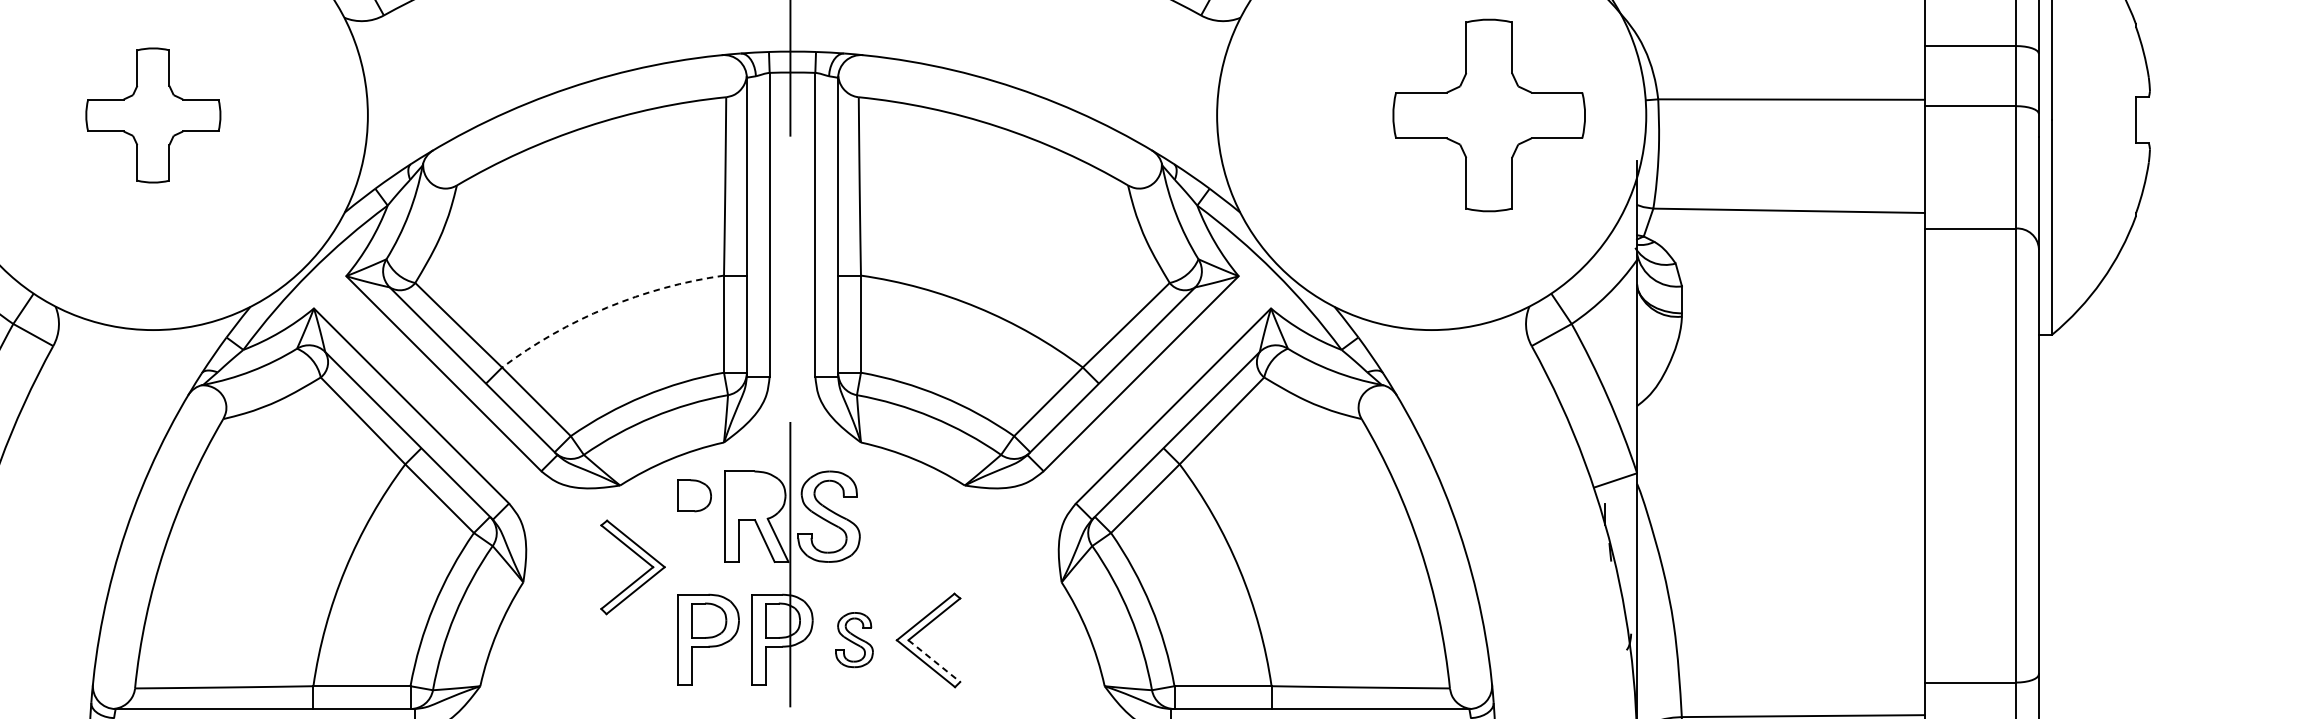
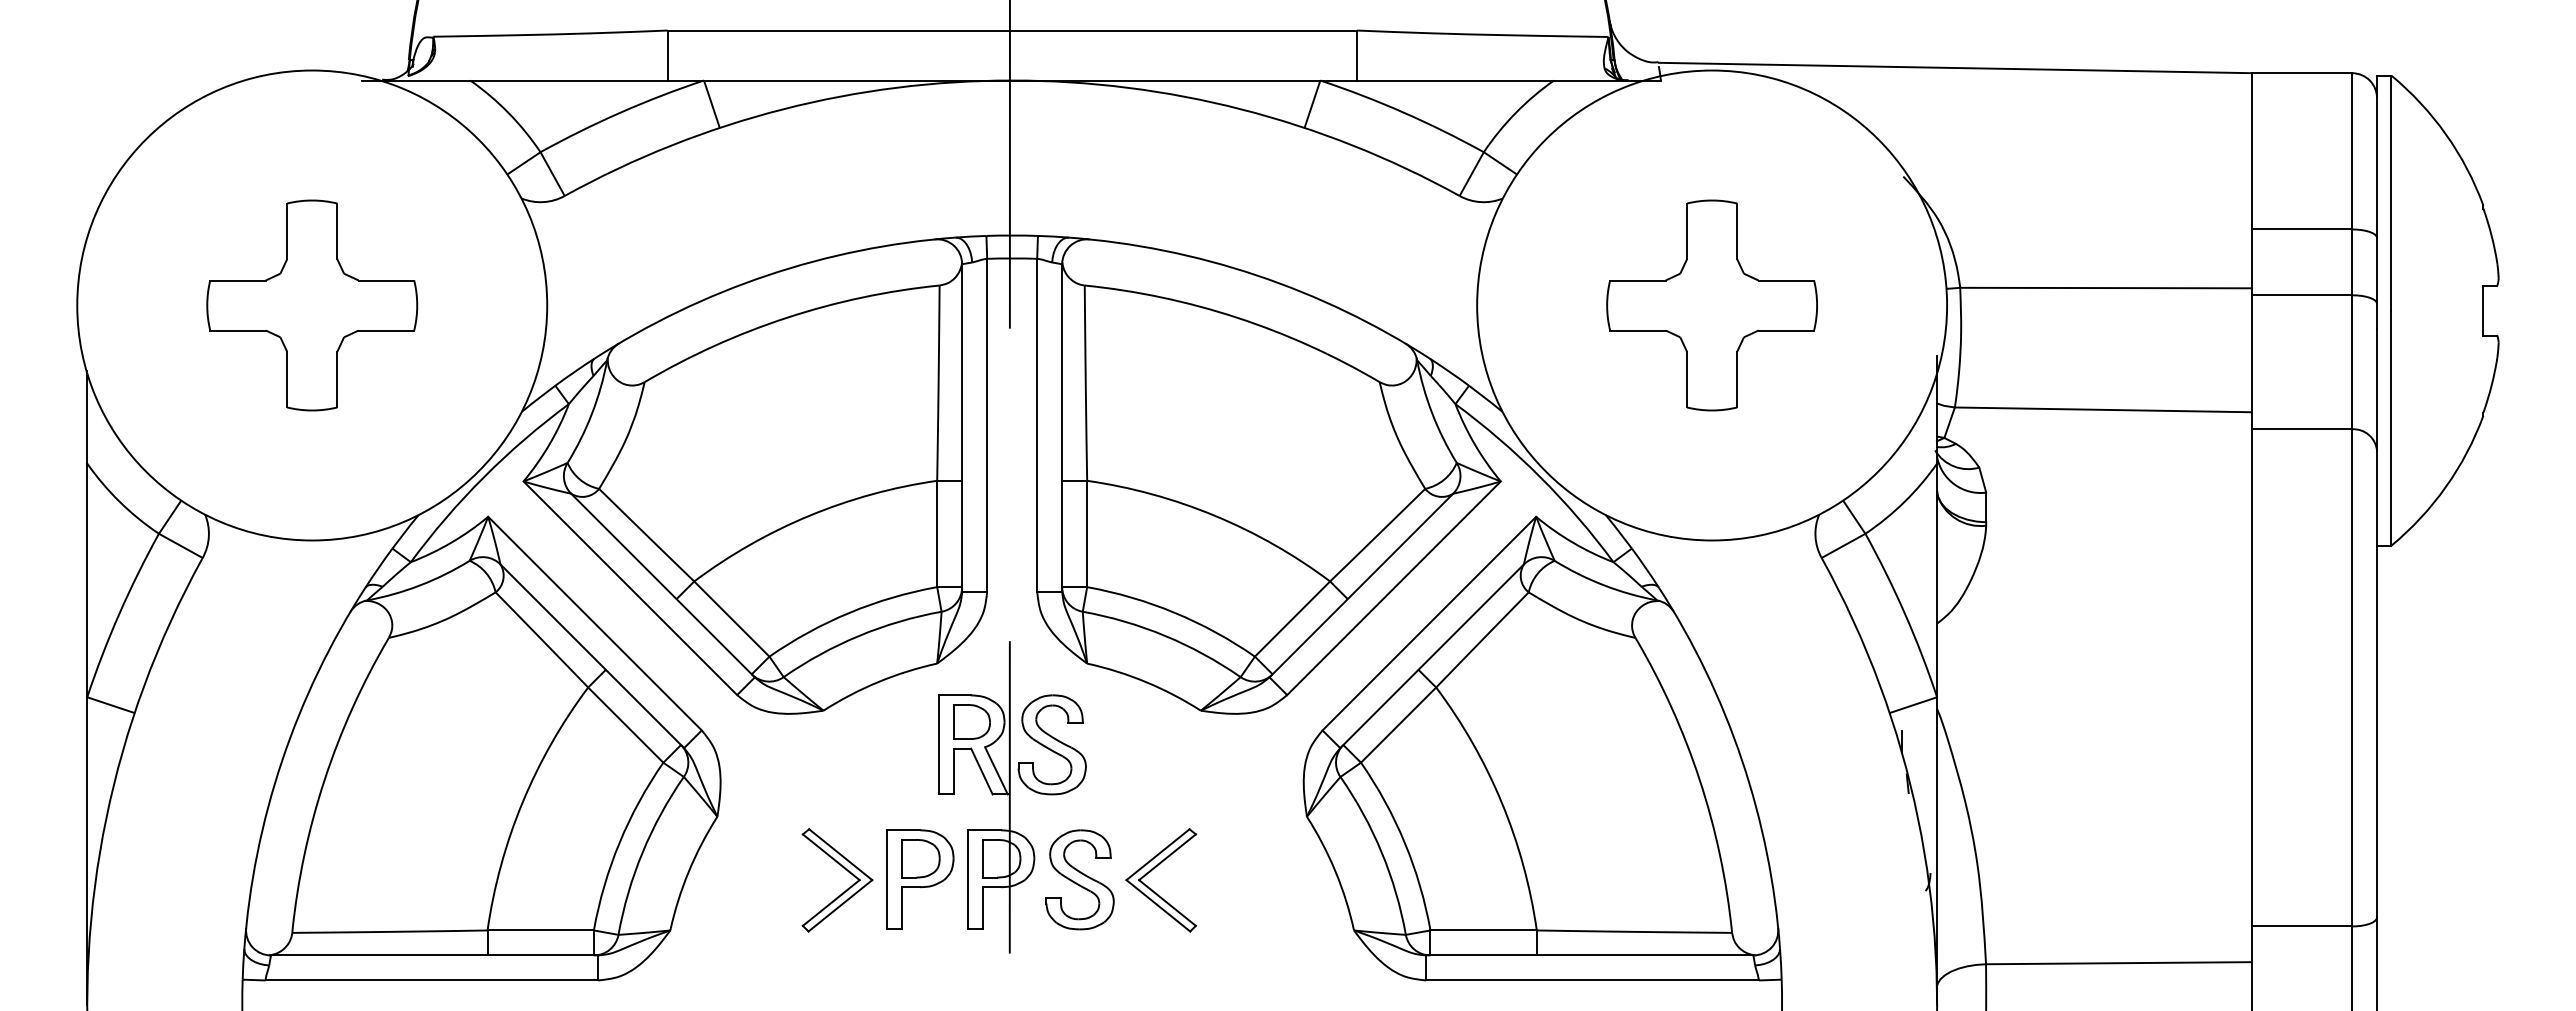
part: (153, 115) -> (312, 305), size x1.43
part: (1488, 115) -> (1711, 305), moved
arc: (607, 307) -> (809, 515), dashed -> solid
part: (694, 495) -> (971, 721), moved
part: (638, 577) -> (843, 891), moved
part: (853, 639) -> (1079, 879), size x1.67
line: (934, 661) -> (1167, 903), dashed -> solid

